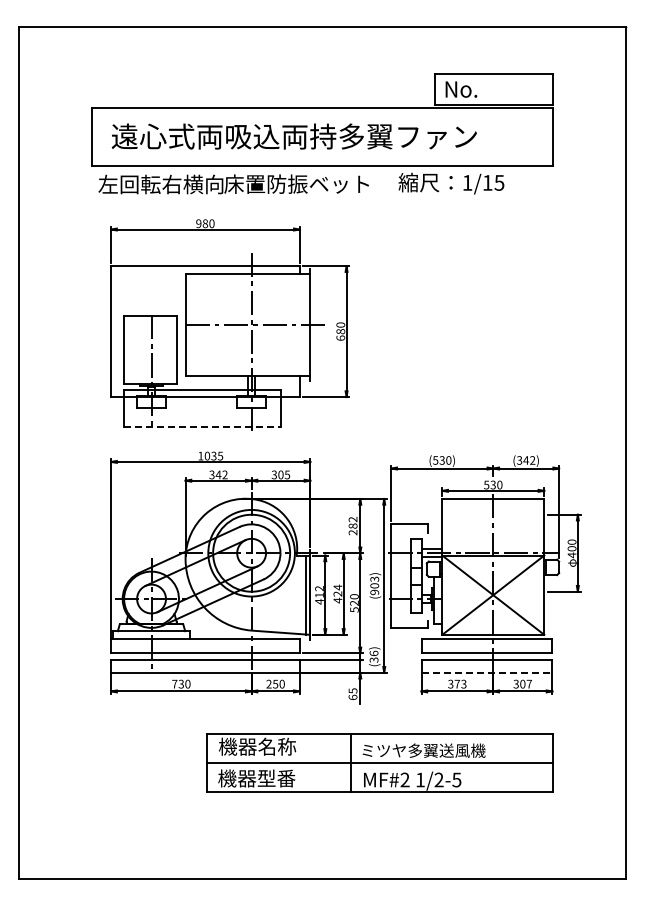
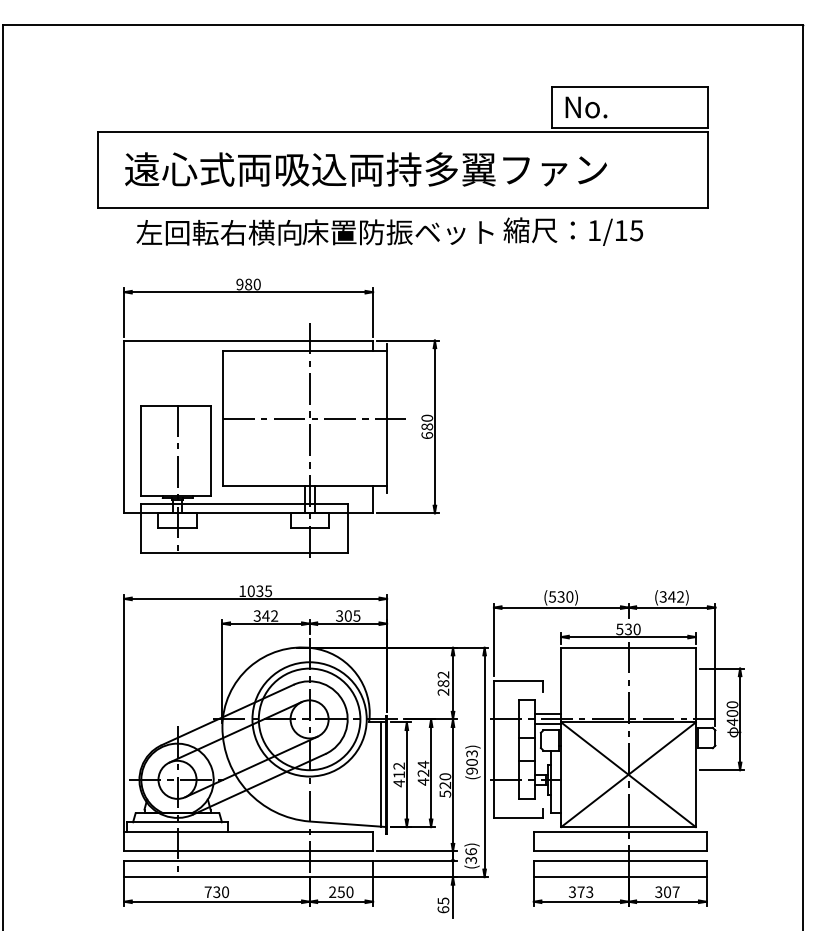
text: (233, 184) -> (314, 232), moved
line: (202, 427) -> (244, 553), dashed -> solid
line: (487, 672) -> (620, 876), dashed -> solid

